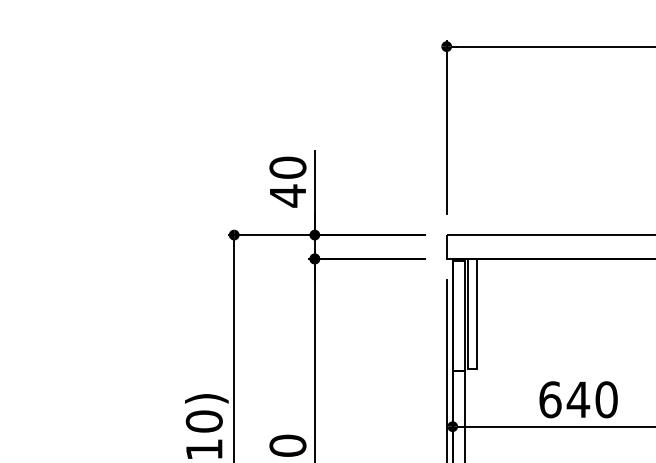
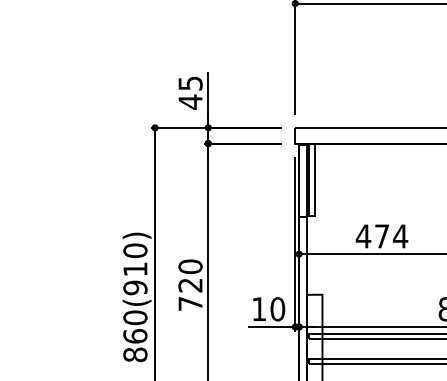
text: (287, 167) -> (190, 83), 40 -> 45
text: (577, 399) -> (381, 236), 640 -> 474

